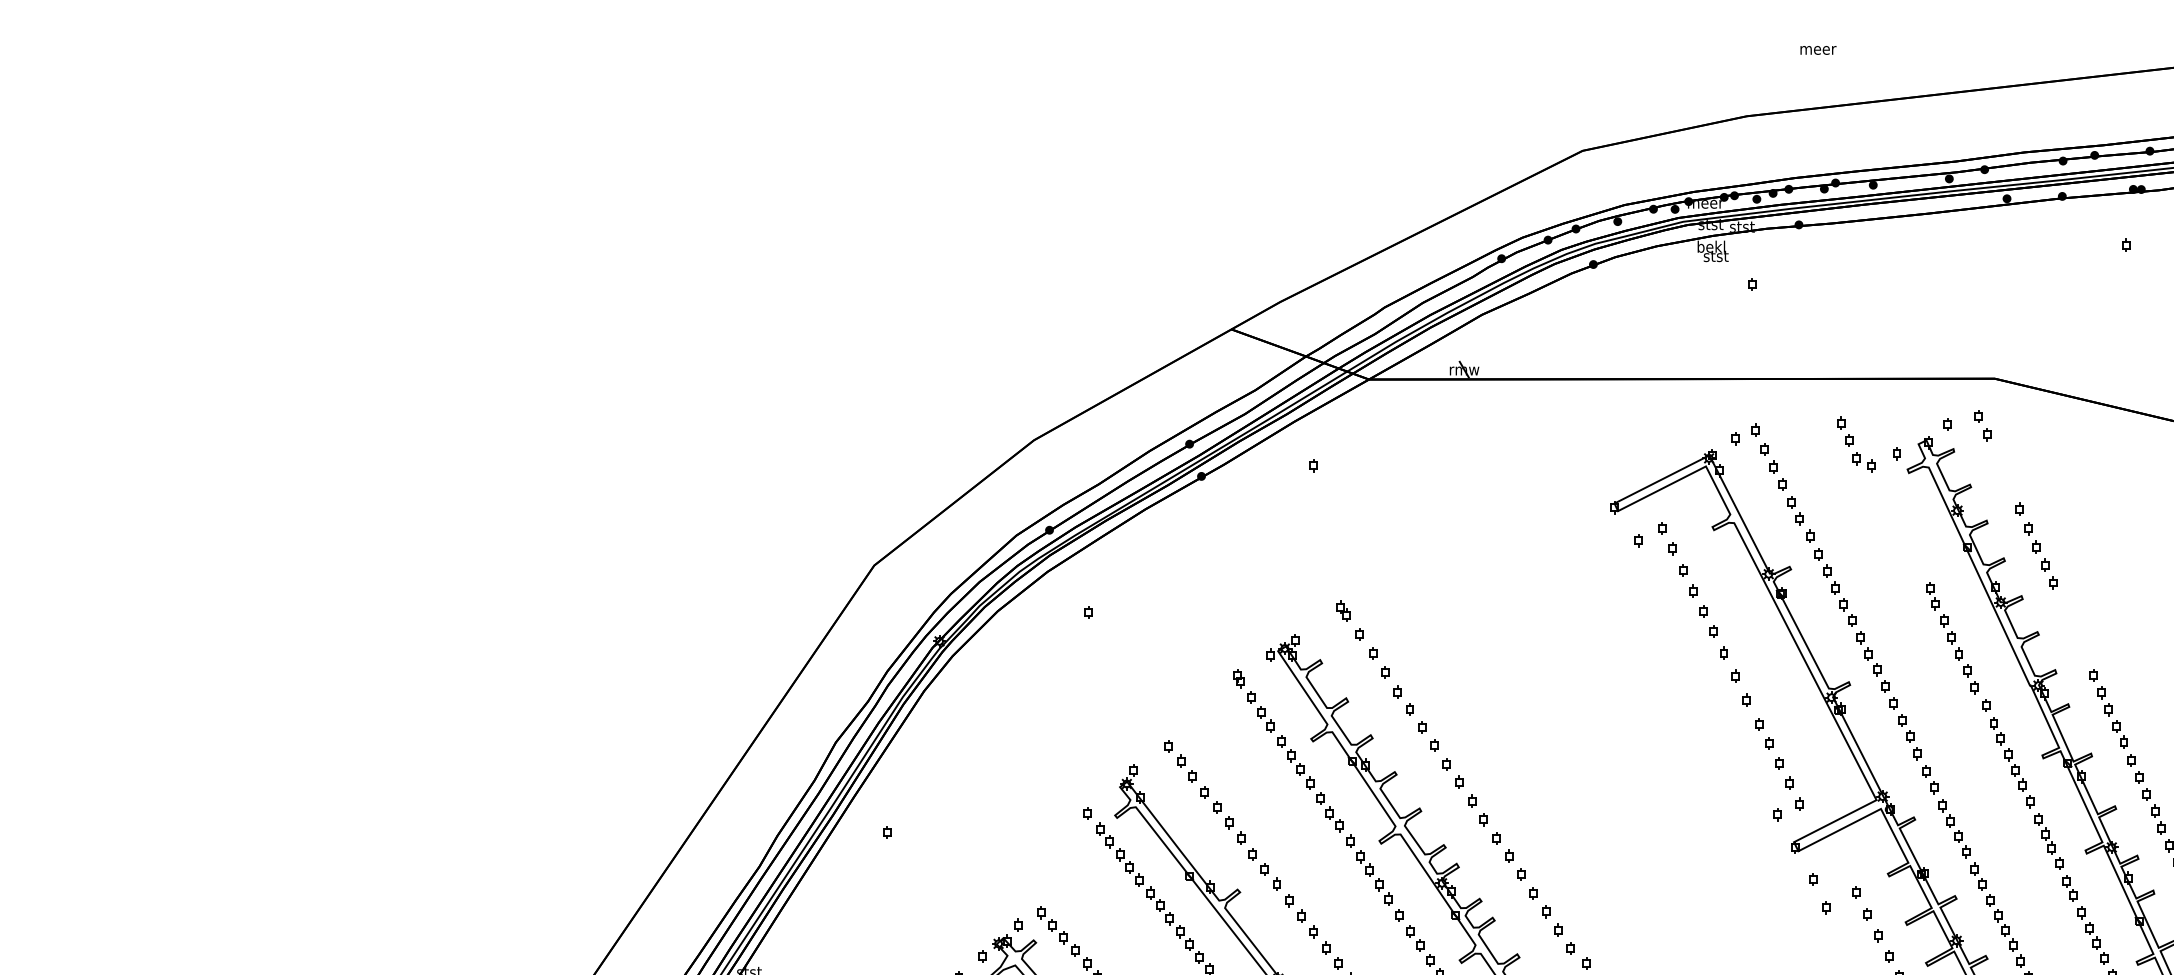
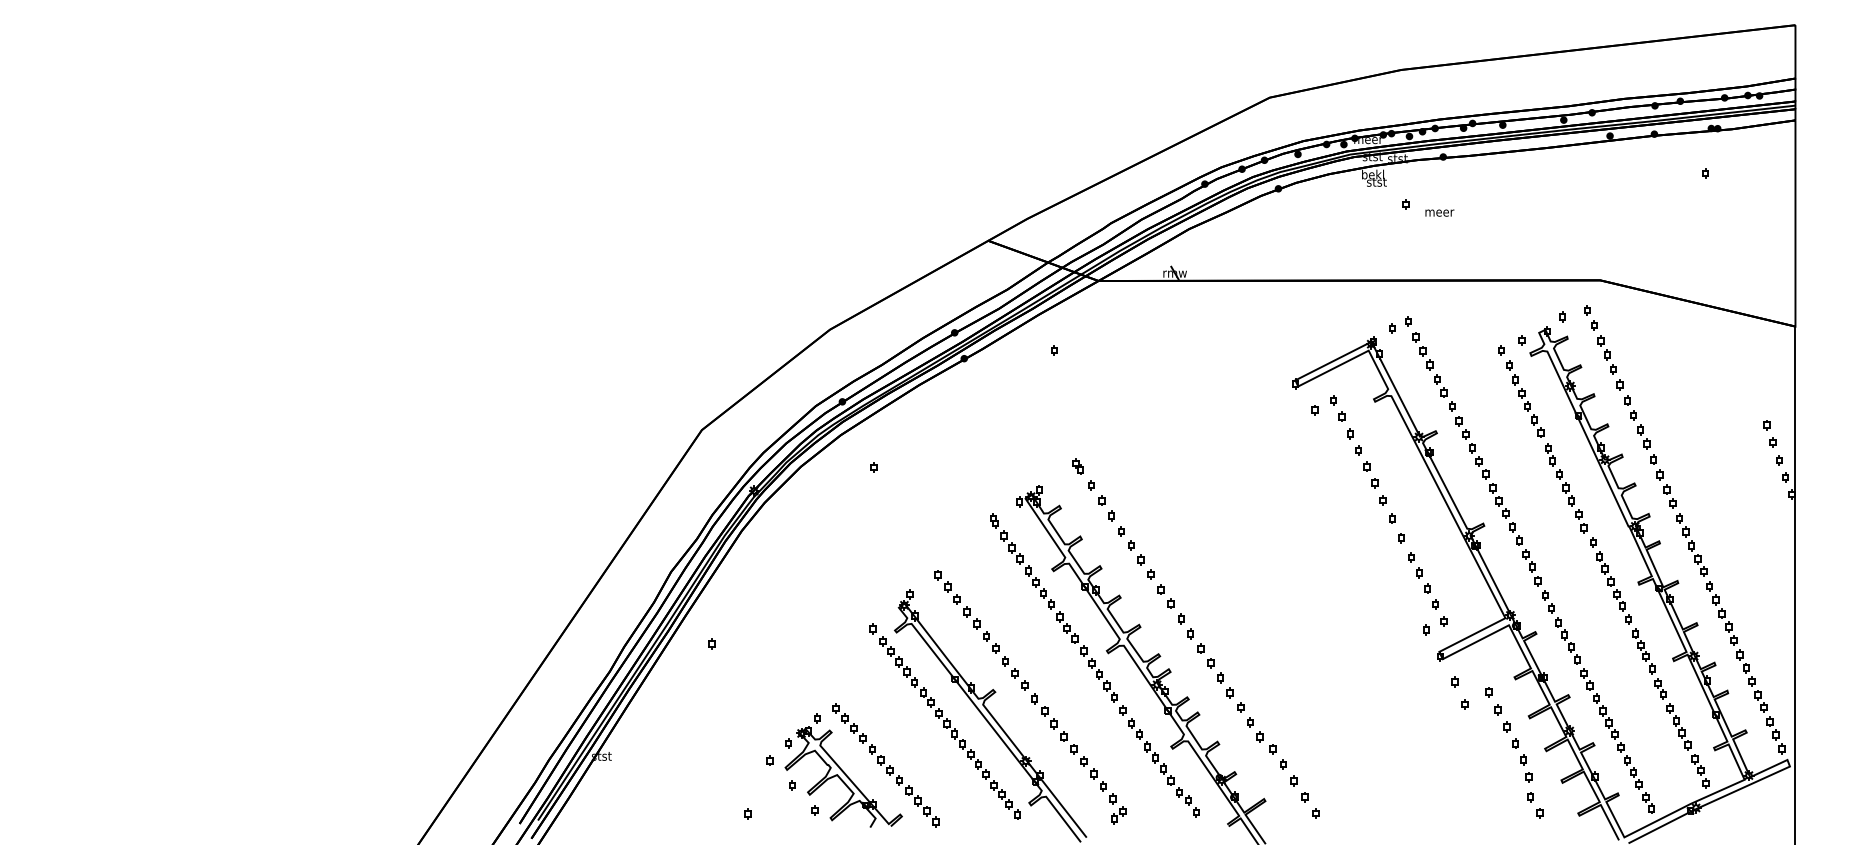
text: (1817, 49) -> (1439, 212), moved
part: (1847, 440) -> (1606, 354), moved
part: (1901, 526) -> (1525, 398), added
part: (2073, 629) -> (1663, 481), added

